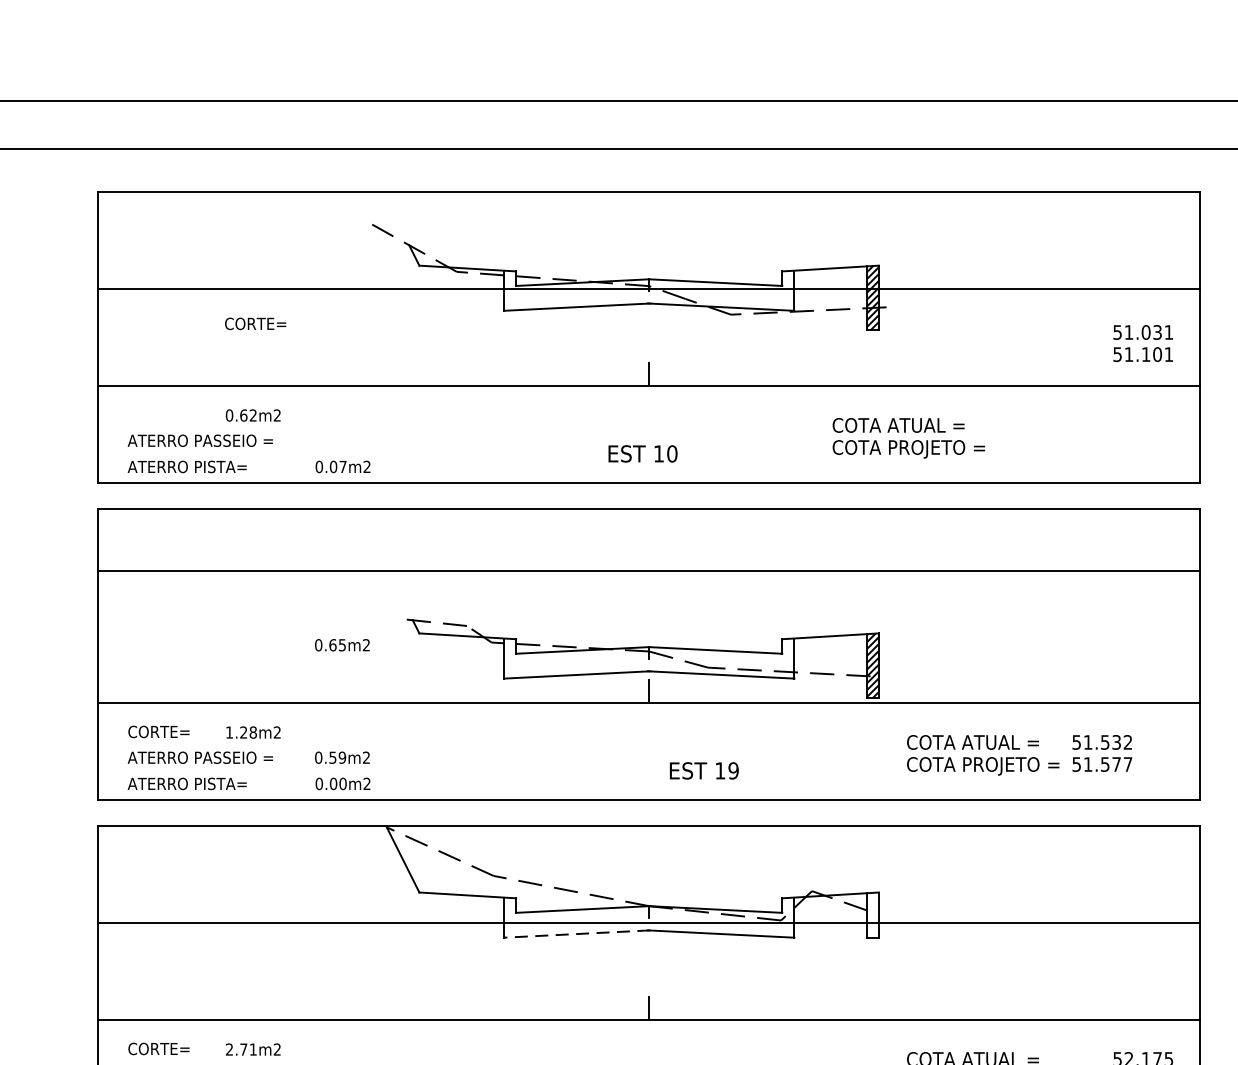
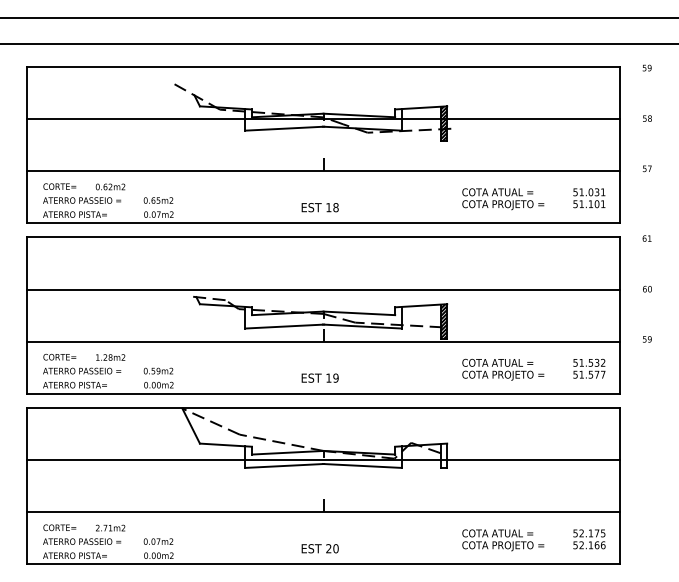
text: (255, 323) -> (59, 186), moved
text: (1143, 343) -> (589, 198), moved
text: (909, 438) -> (503, 199), moved
text: (671, 453) -> (335, 207), 10 -> 18
line: (649, 570) -> (323, 289), moved
text: (342, 645) -> (158, 200), moved
text: (1102, 752) -> (589, 368), moved
text: (702, 769) -> (319, 377), moved
line: (576, 933) -> (284, 465), dashed -> solid

